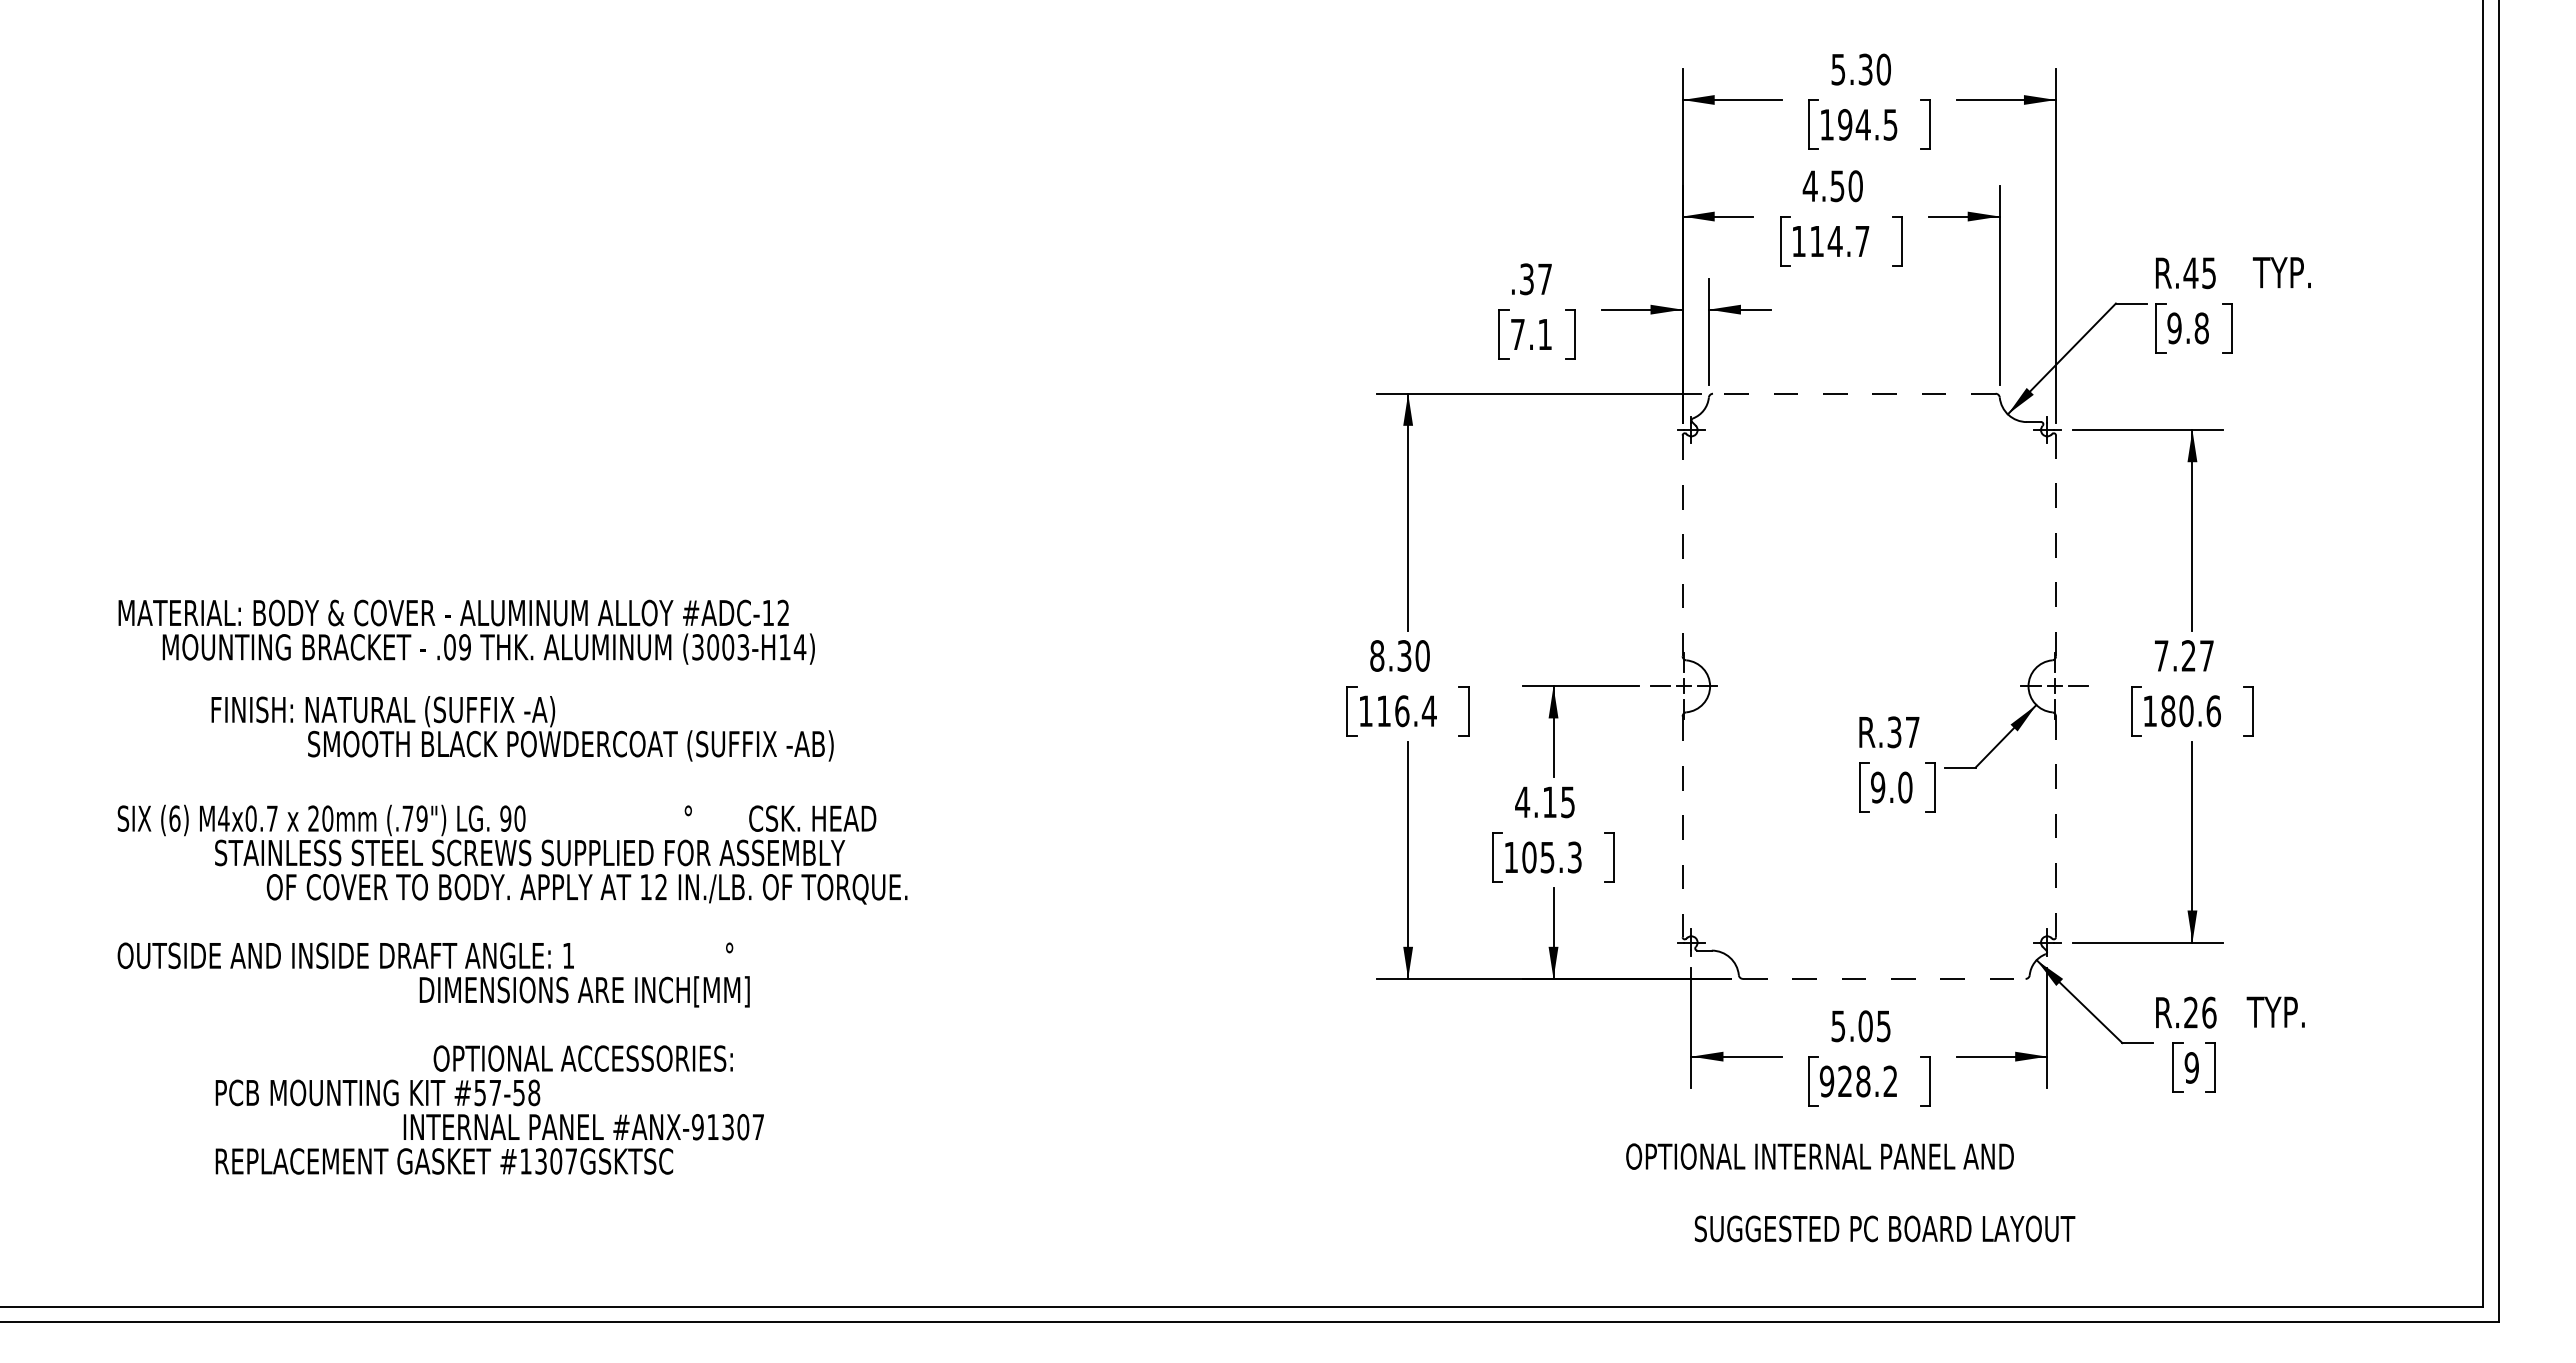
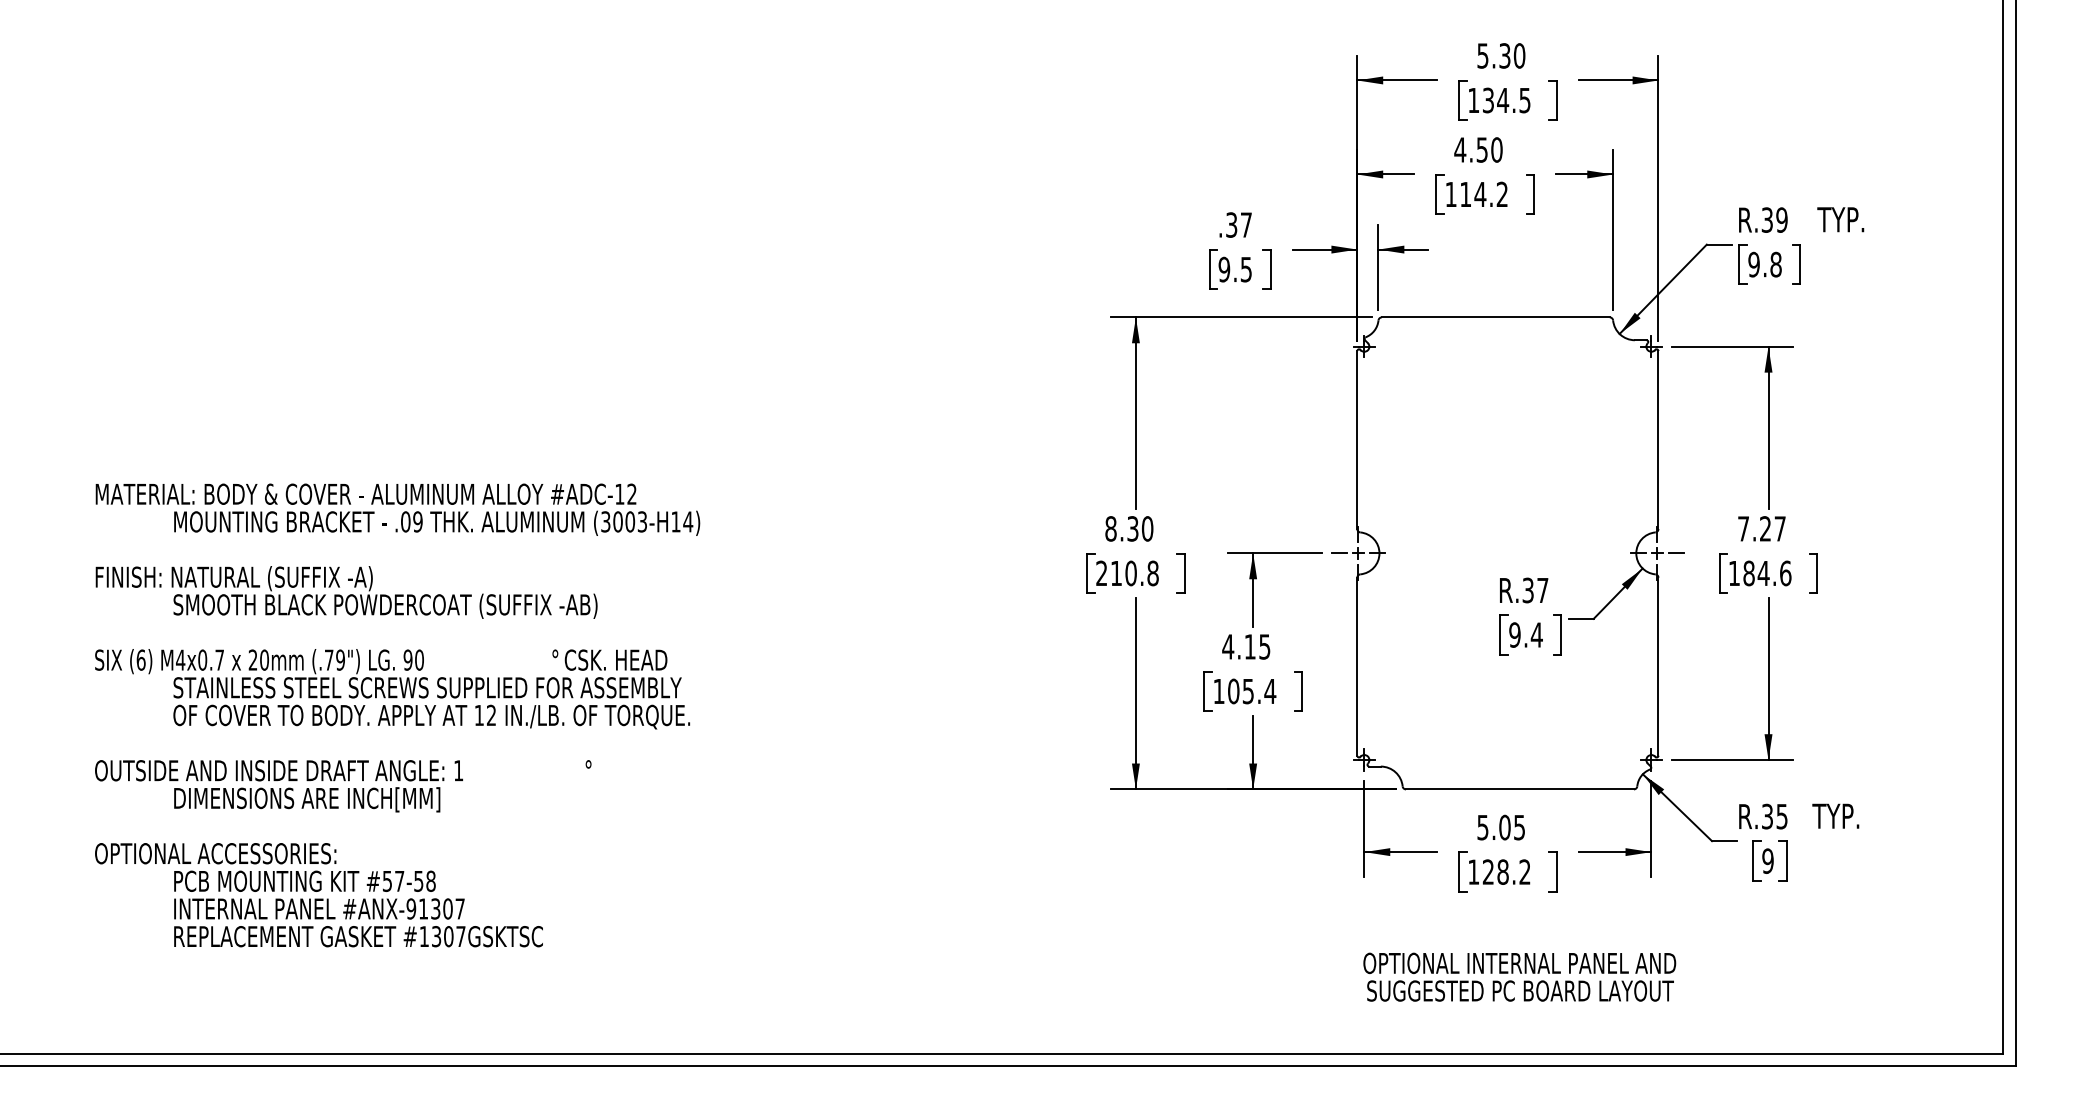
text: (1845, 124) -> (1488, 100), 194.5 -> 134.5
text: (1862, 240) -> (1502, 193), 114.7 -> 114.2
text: (2199, 273) -> (1774, 220), R.45 -> R.39
text: (1530, 334) -> (1234, 269), 7.1 -> 9.5
line: (1853, 393) -> (1495, 317), dashed -> solid
line: (2056, 545) -> (1658, 439), dashed -> solid
line: (1682, 546) -> (1357, 440), dashed -> solid
text: (488, 648) -> (436, 522), moved
text: (1397, 711) -> (1127, 573), 116.4 -> 210.8
text: (2185, 711) -> (1762, 573), 180.6 -> 184.6
text: (522, 728) -> (346, 592), moved
text: (1904, 787) -> (1536, 634), 9.0 -> 9.4
text: (812, 818) -> (615, 660), moved
line: (2056, 826) -> (1658, 666), dashed -> solid
line: (1682, 827) -> (1357, 667), dashed -> solid
text: (1574, 857) -> (1270, 691), 105.3 -> 105.4
text: (586, 889) -> (431, 717), moved
line: (1884, 978) -> (1520, 789), dashed -> solid
text: (584, 991) -> (307, 799), moved
text: (2200, 1012) -> (1775, 816), R.26 -> R.35
text: (582, 1058) -> (215, 853), moved
text: (1826, 1081) -> (1473, 872), 928.2 -> 128.2
text: (583, 1127) -> (319, 909), moved
text: (1819, 1156) -> (1519, 963), moved

